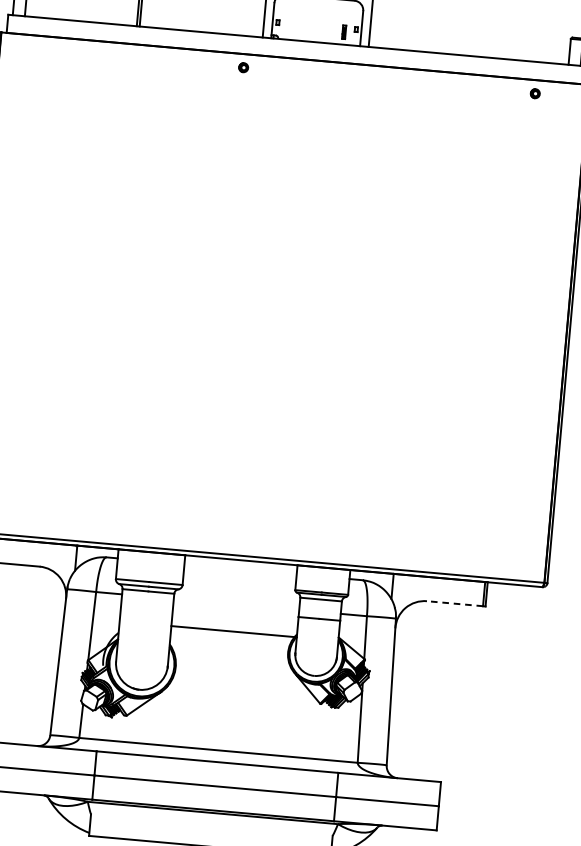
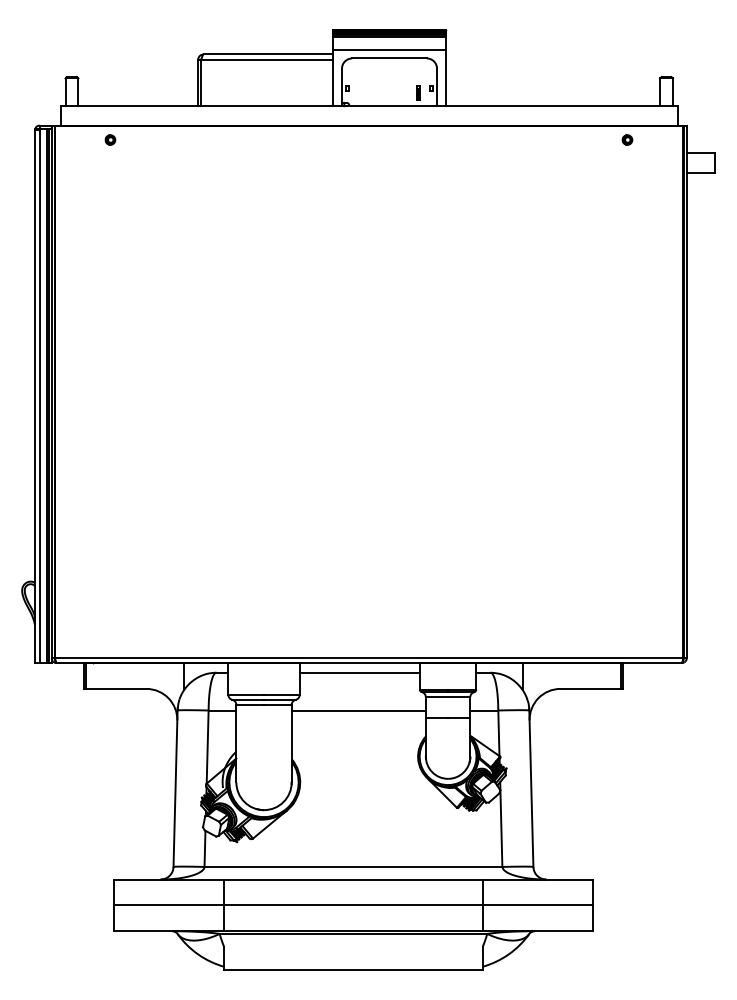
part: (243, 67) -> (110, 139), moved
line: (240, 569) -> (359, 672), added
line: (454, 603) -> (590, 688), dashed -> solid
line: (233, 631) -> (358, 710), moved

